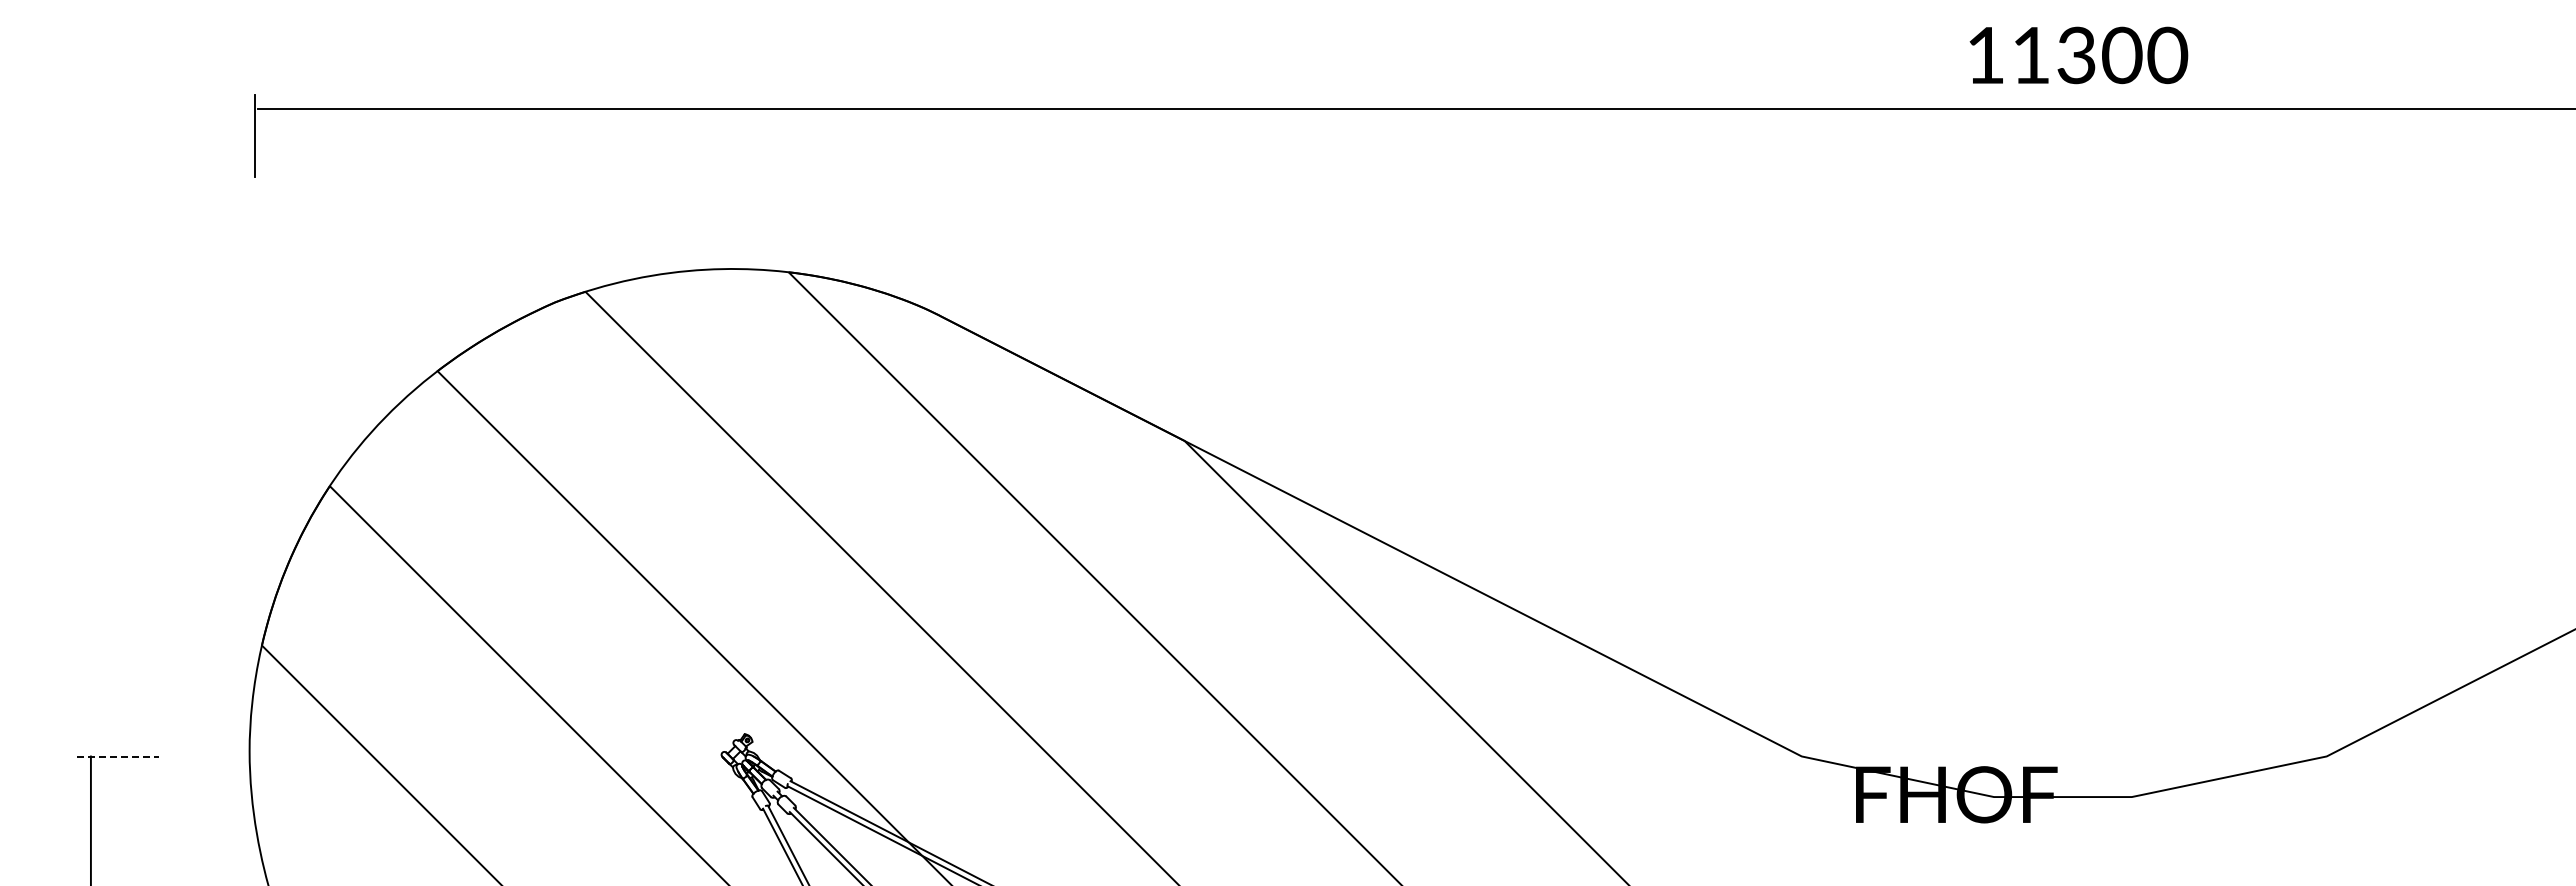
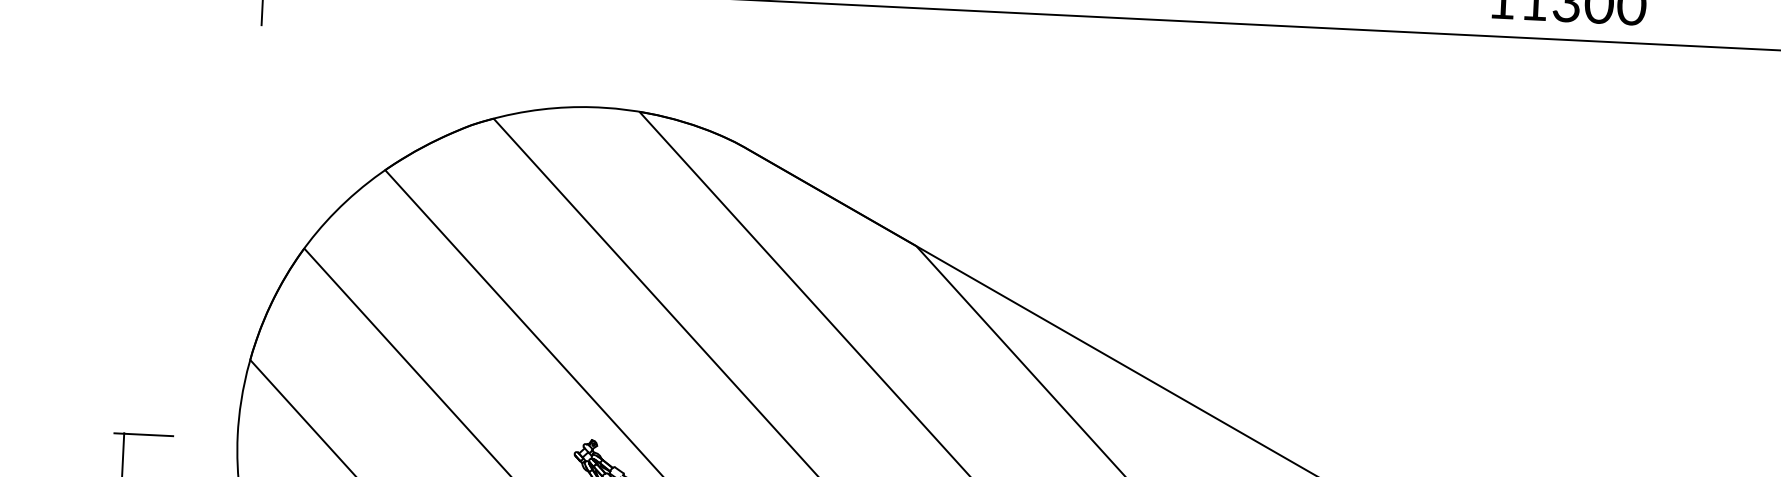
line: (118, 757) -> (143, 434), dashed -> solid

